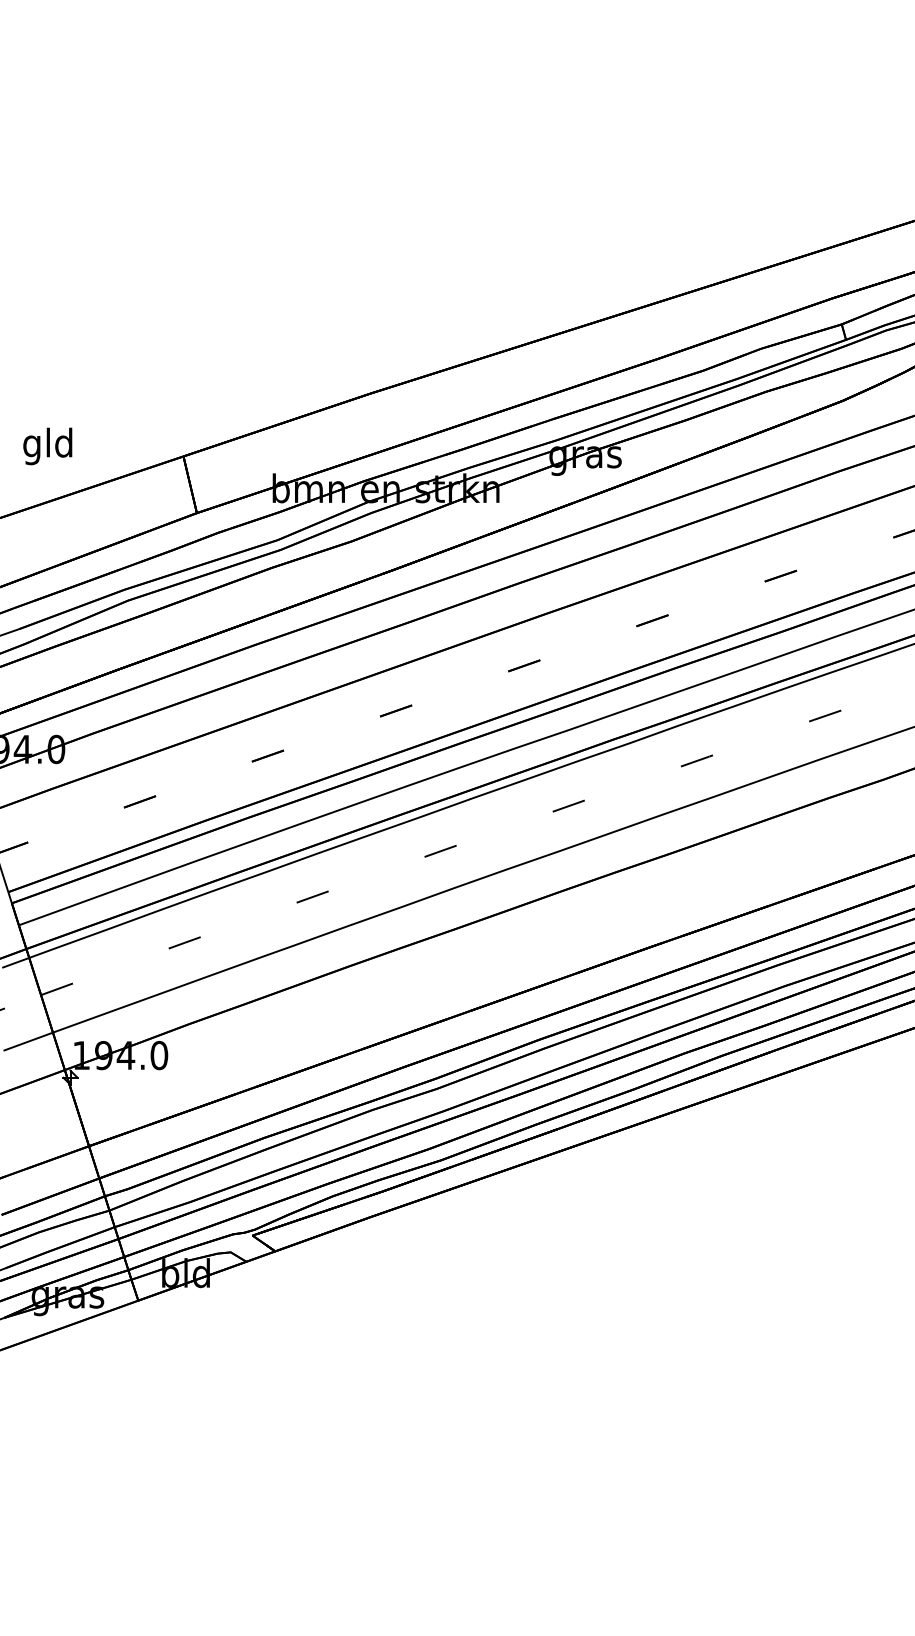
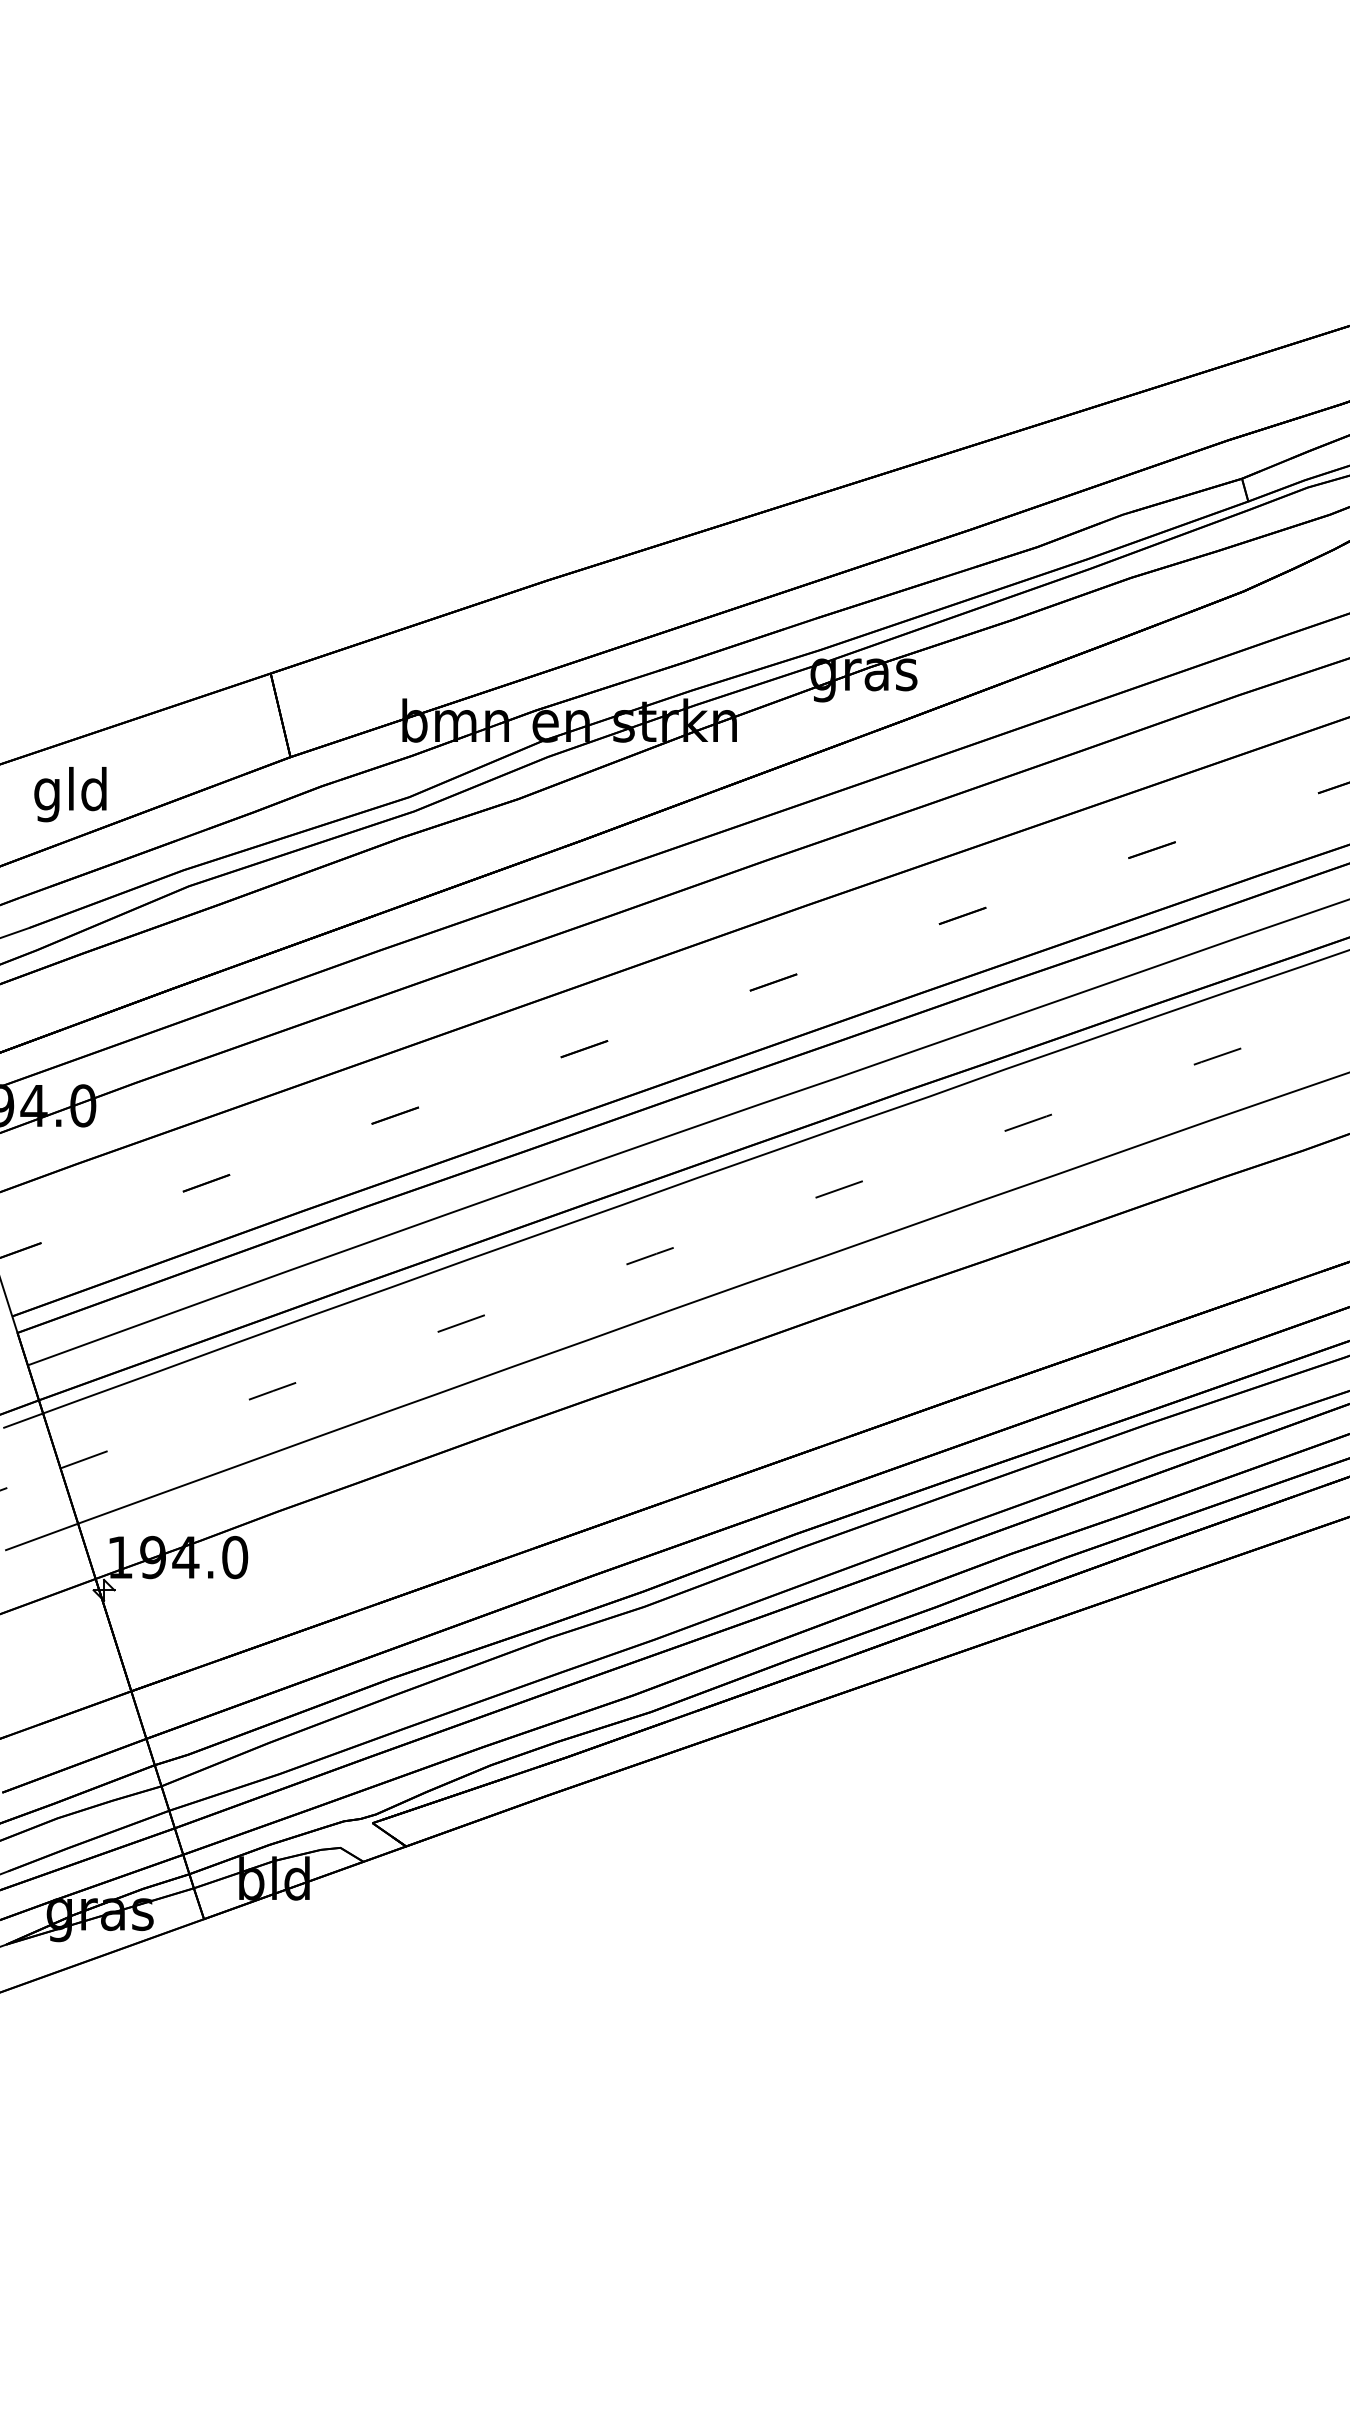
text: (47, 446) -> (70, 794), moved

